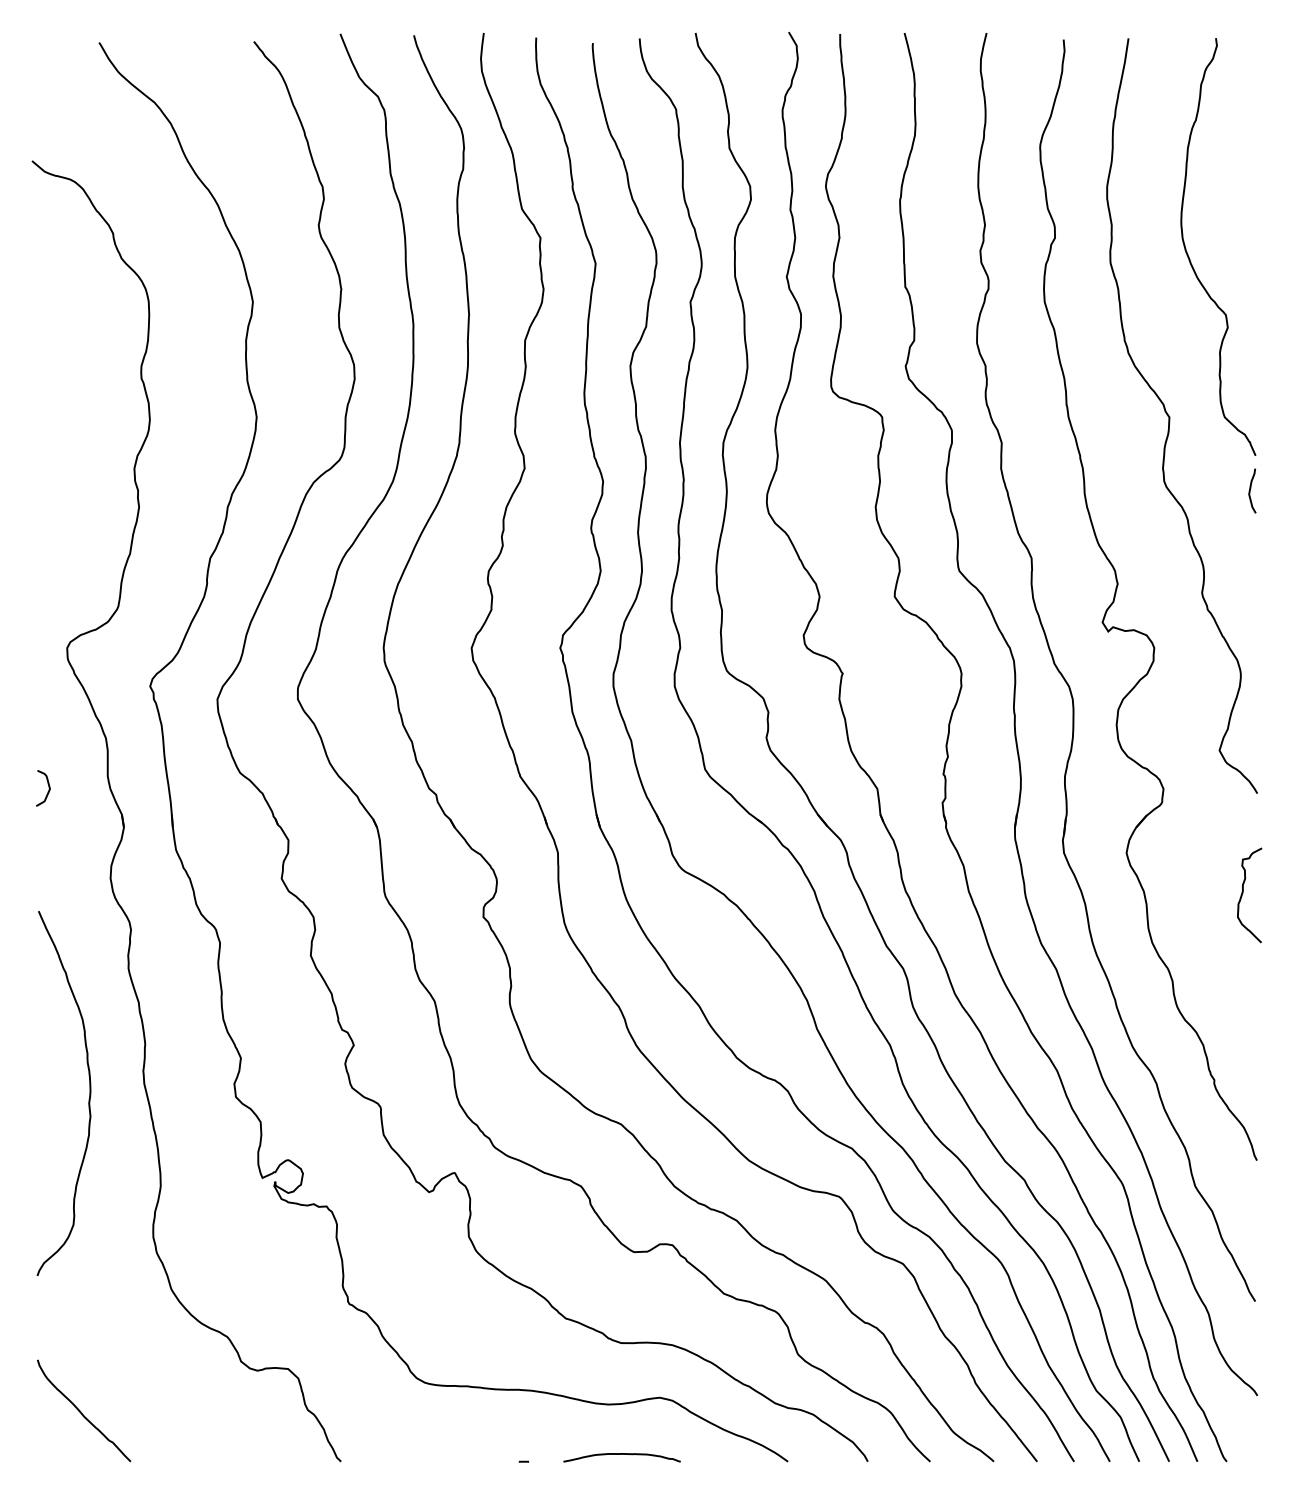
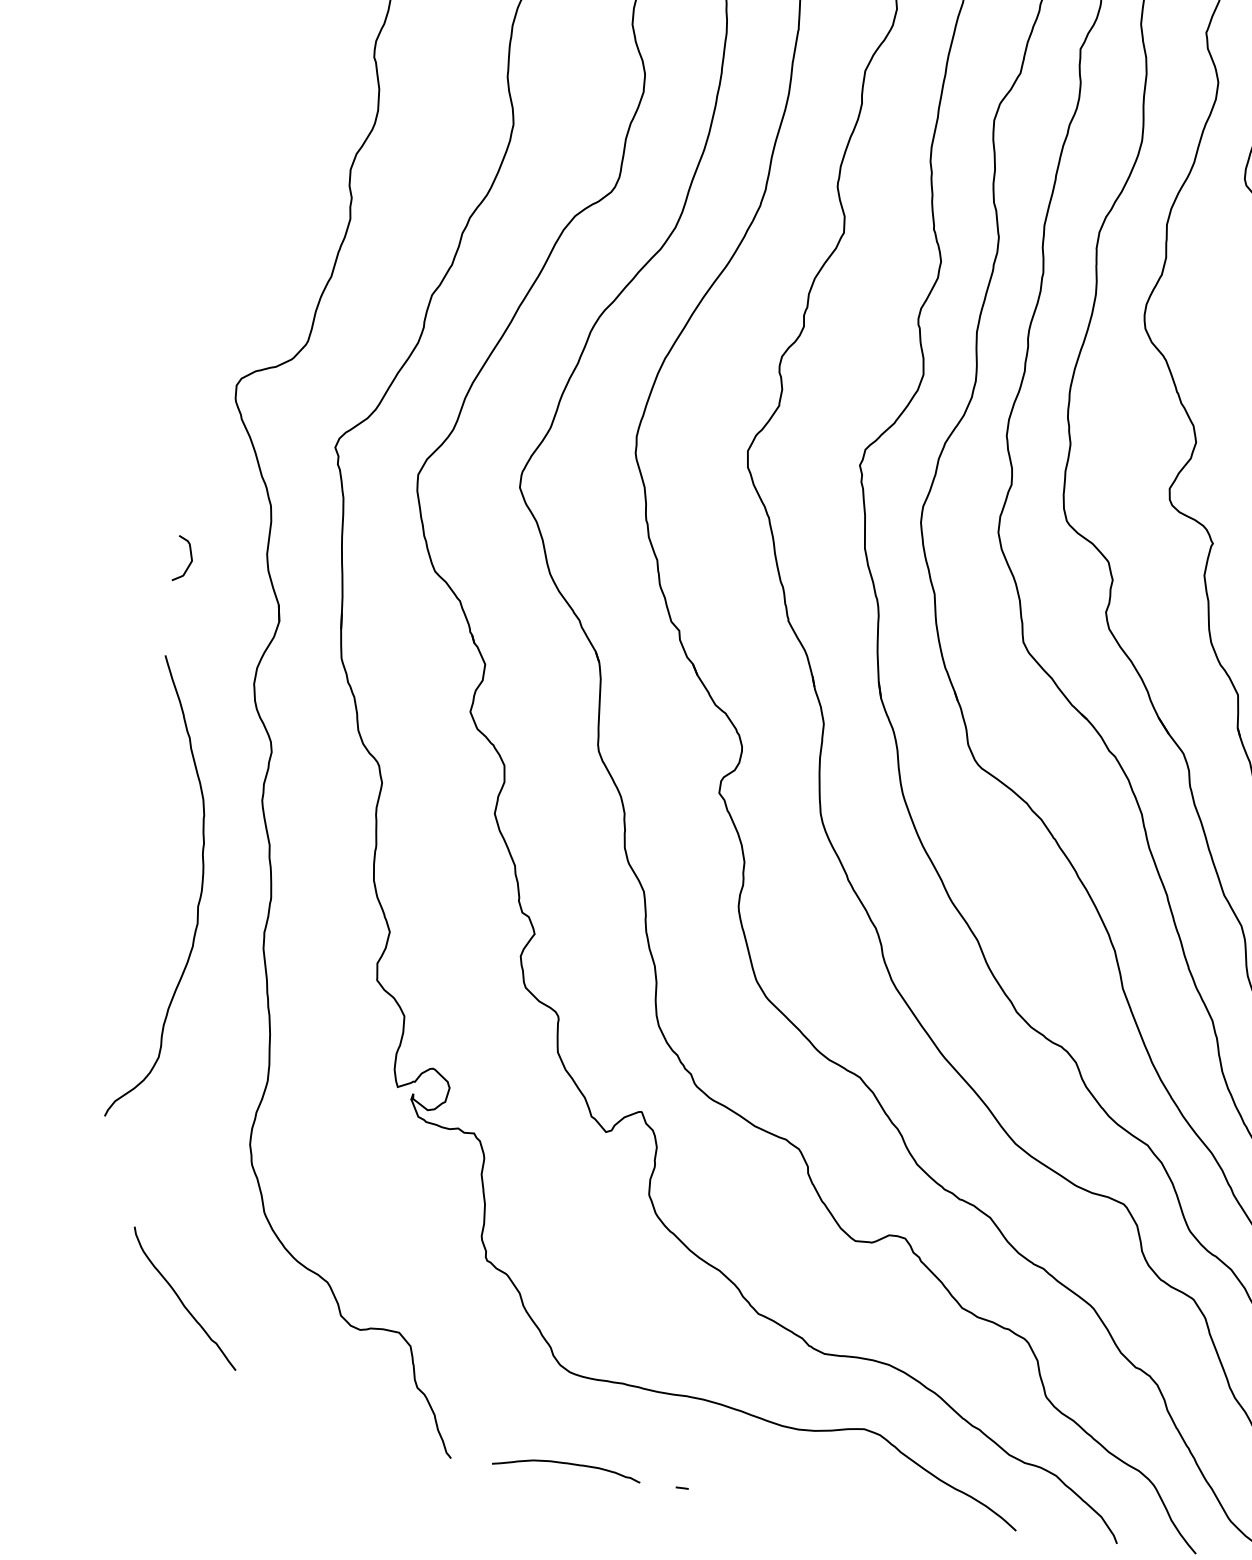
curve: (88, 1099) -> (197, 901), moved
curve: (81, 1411) -> (181, 1299), moved
curve: (621, 1454) -> (566, 1464), moved

